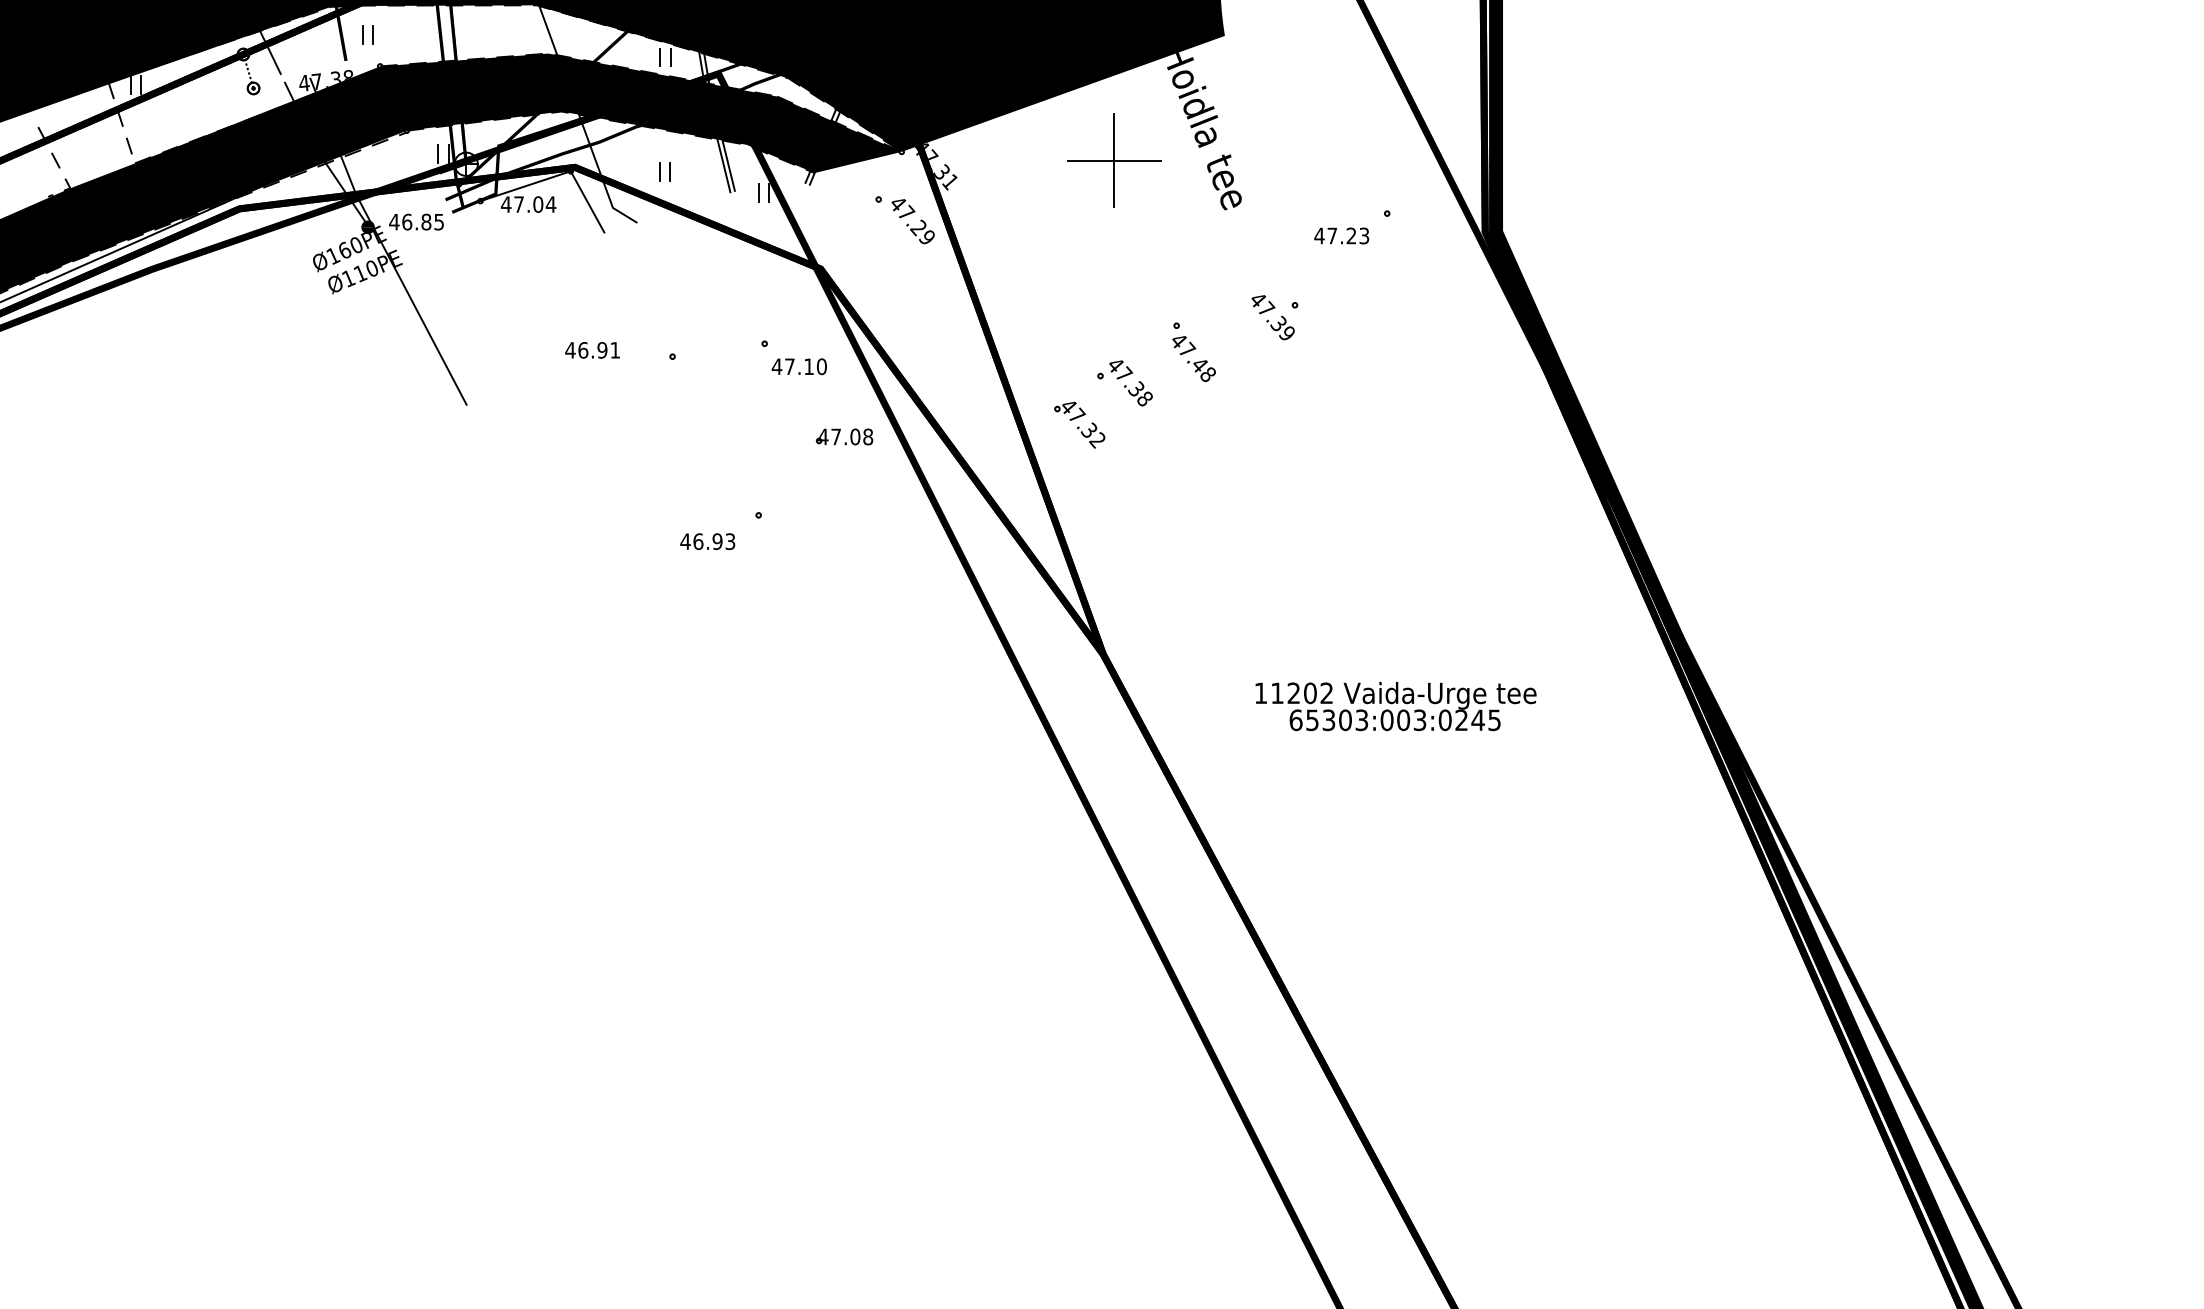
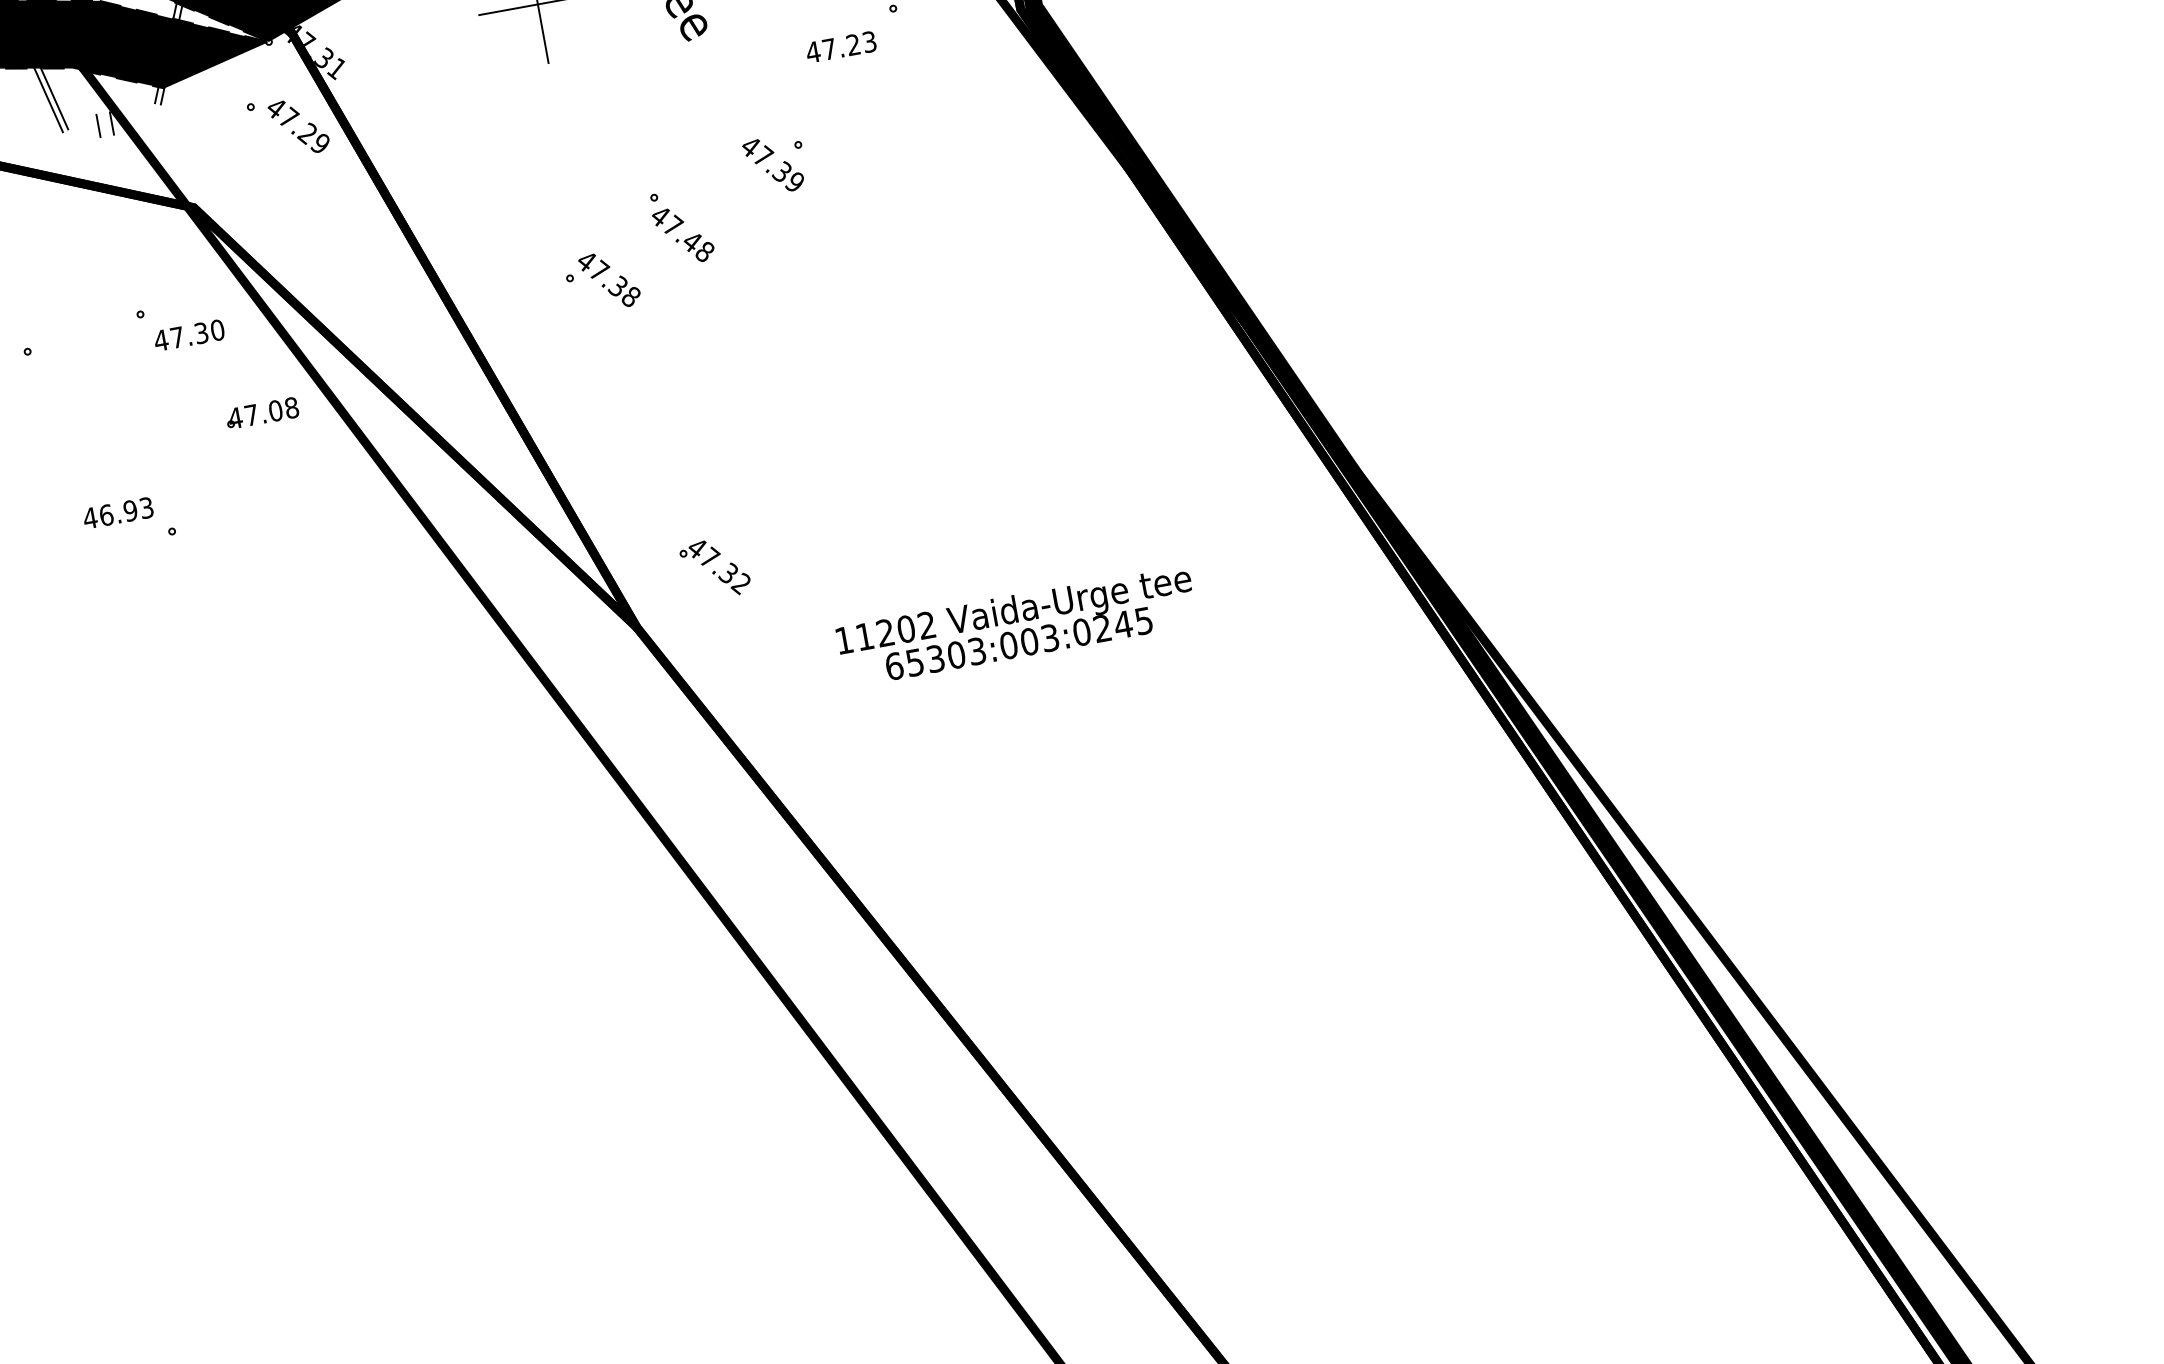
text: (808, 366) -> (200, 333), 47.10 -> 47.30
part: (1079, 424) -> (714, 568), moved
text: (707, 541) -> (117, 512), moved

